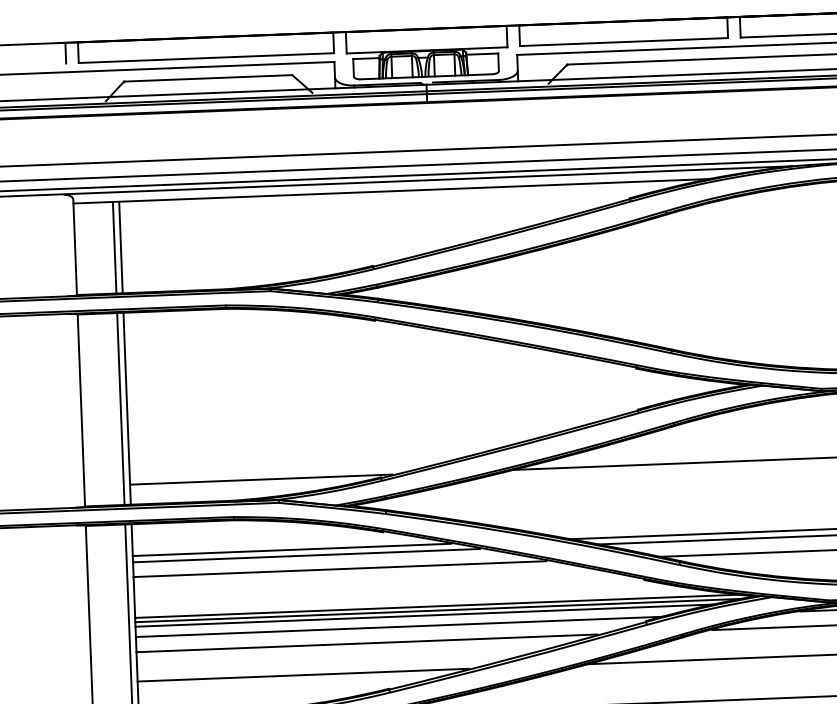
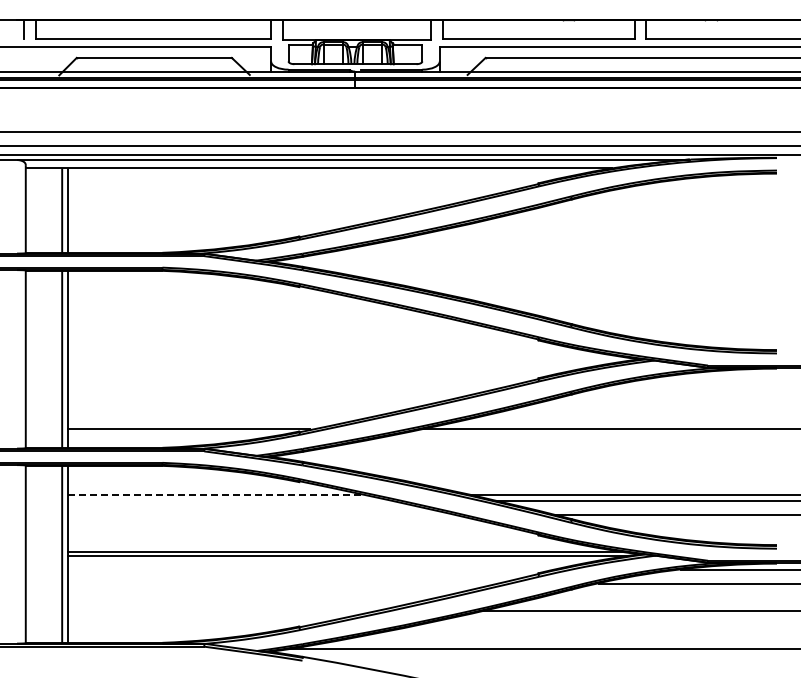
line: (291, 550) -> (214, 495), solid -> dashed
line: (305, 555) -> (227, 500), removed
line: (339, 569) -> (257, 514), removed
line: (423, 615) -> (333, 560), removed
line: (398, 626) -> (310, 569), removed
line: (365, 642) -> (279, 583), removed
line: (302, 674) -> (220, 610), removed

